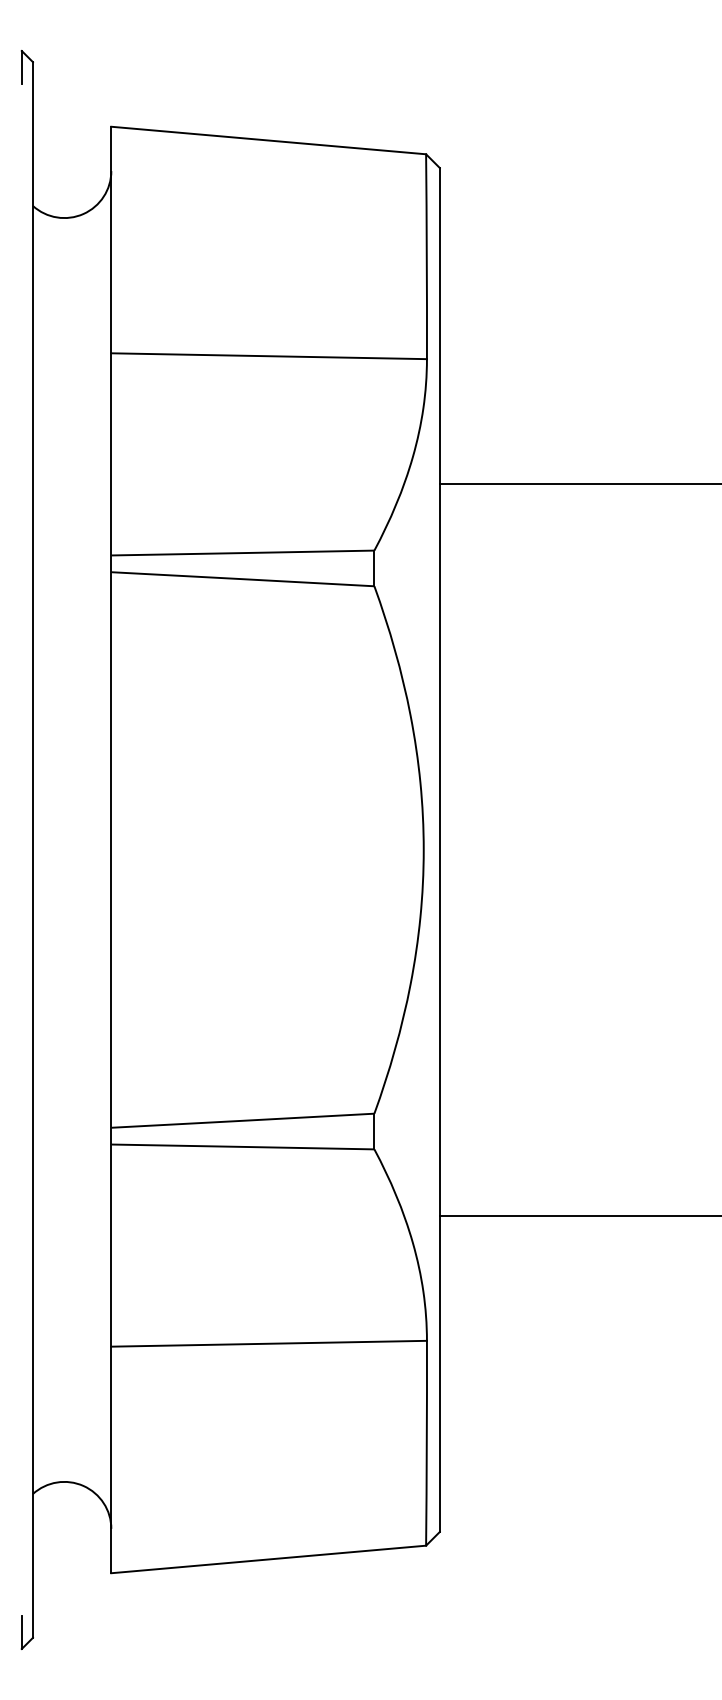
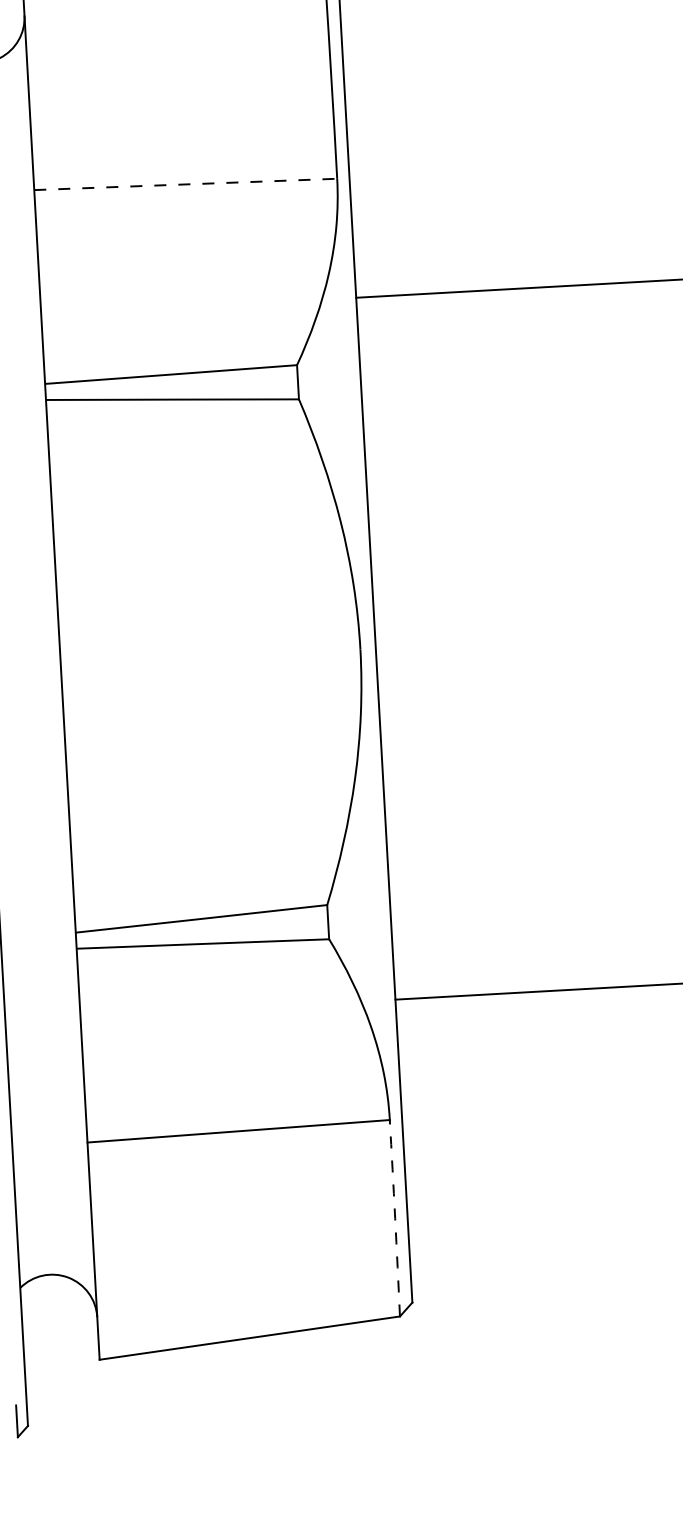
line: (269, 356) -> (186, 184), solid -> dashed
arc: (426, 1443) -> (394, 1218), solid -> dashed

